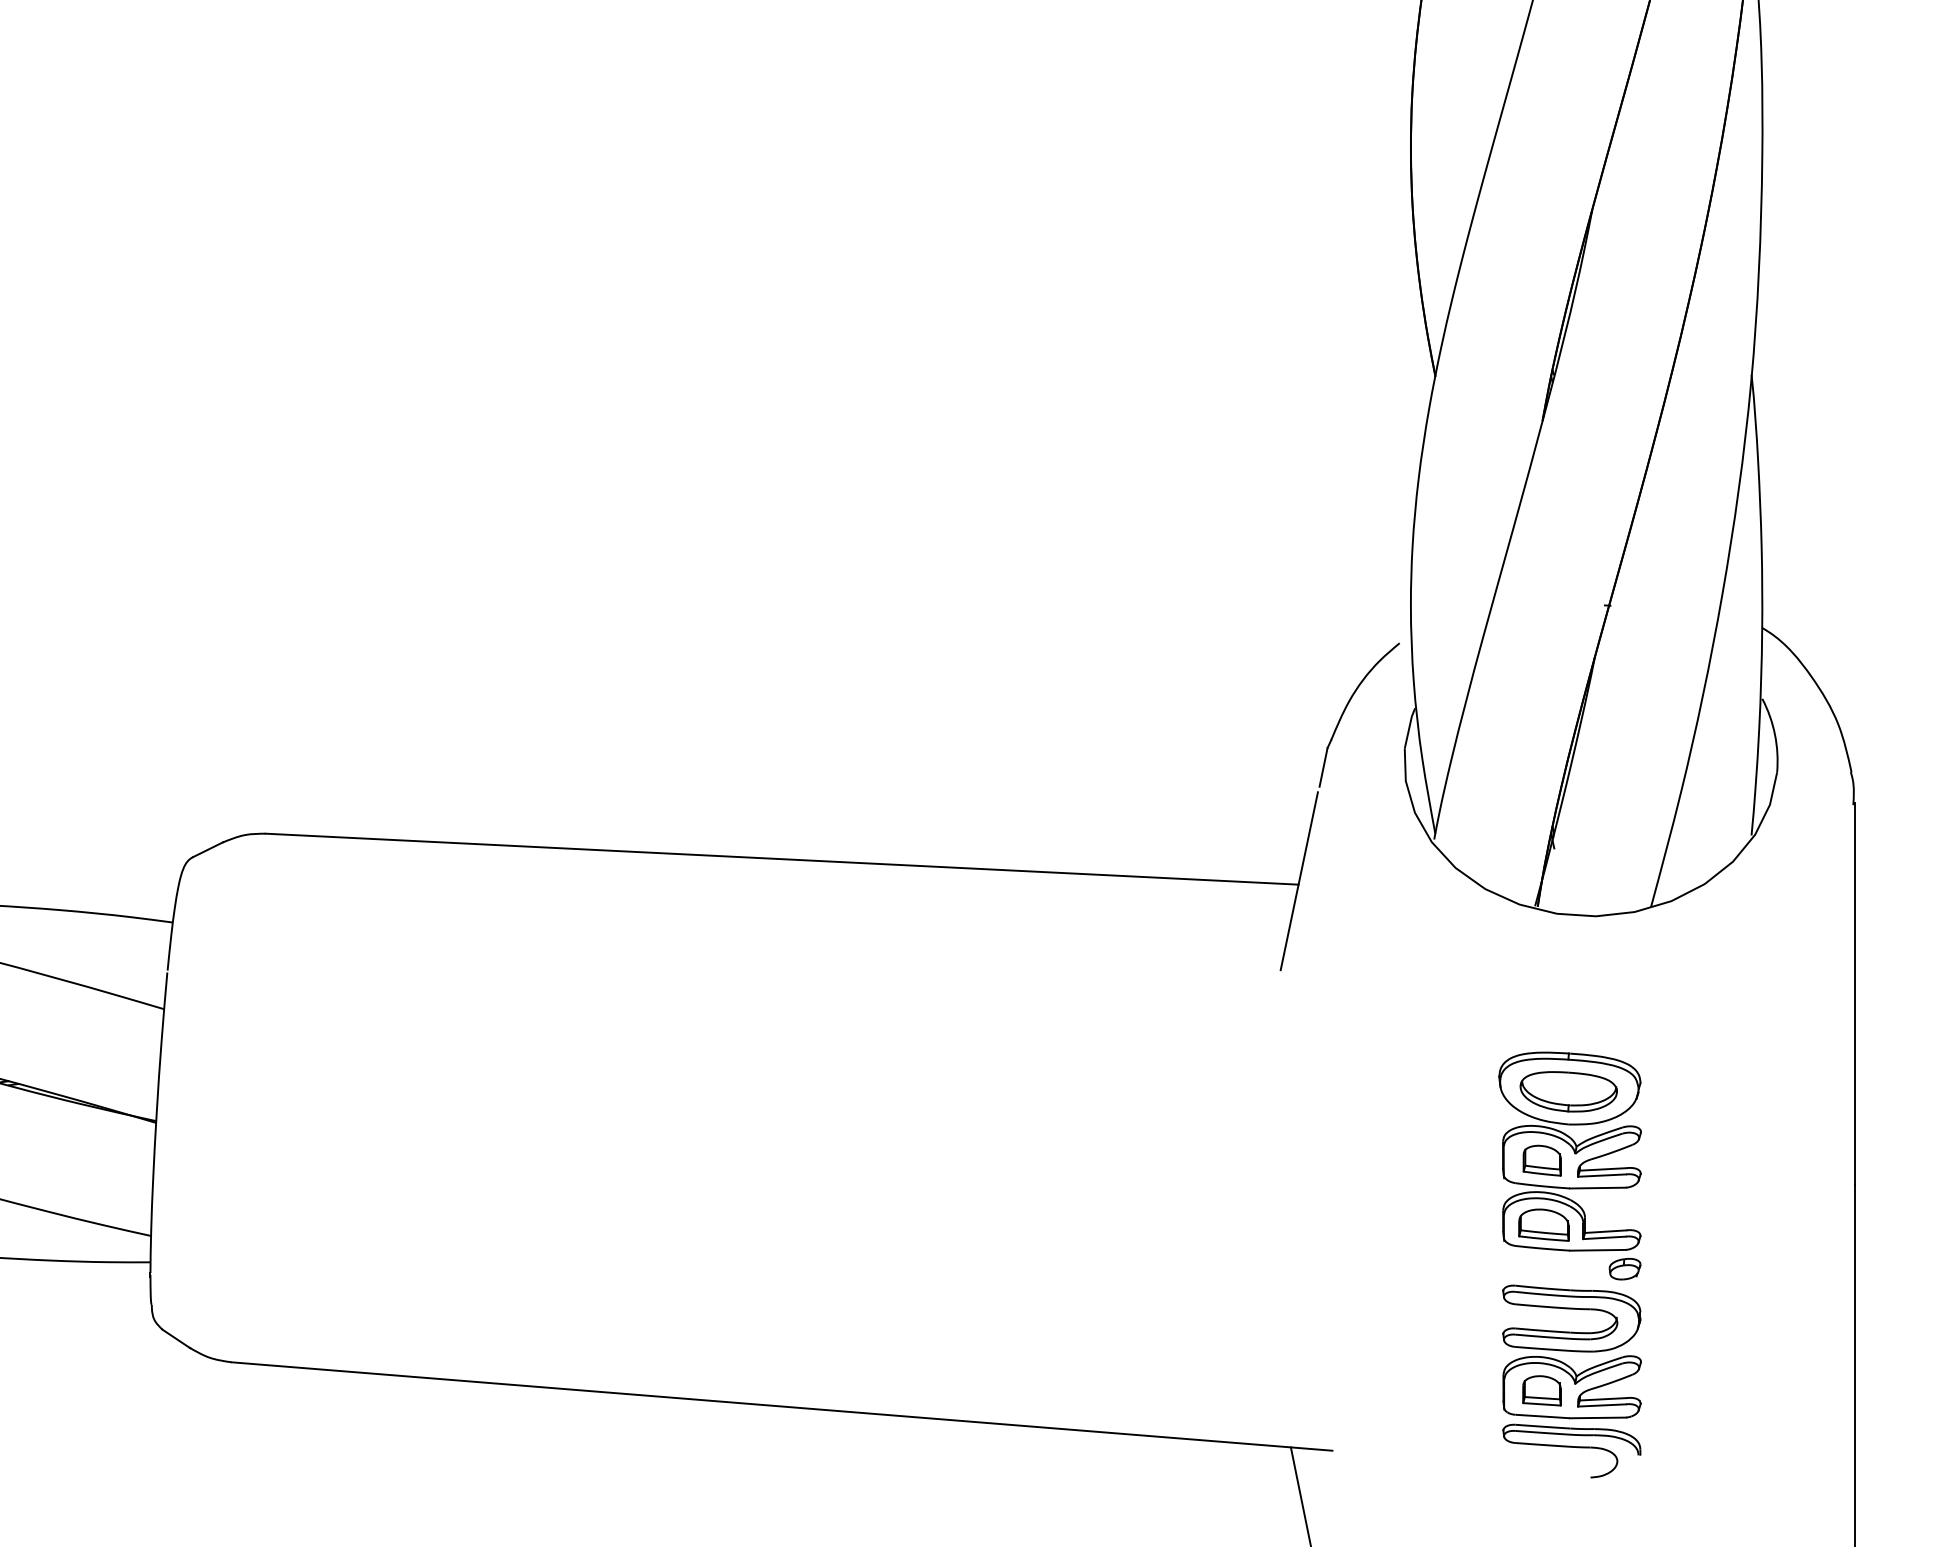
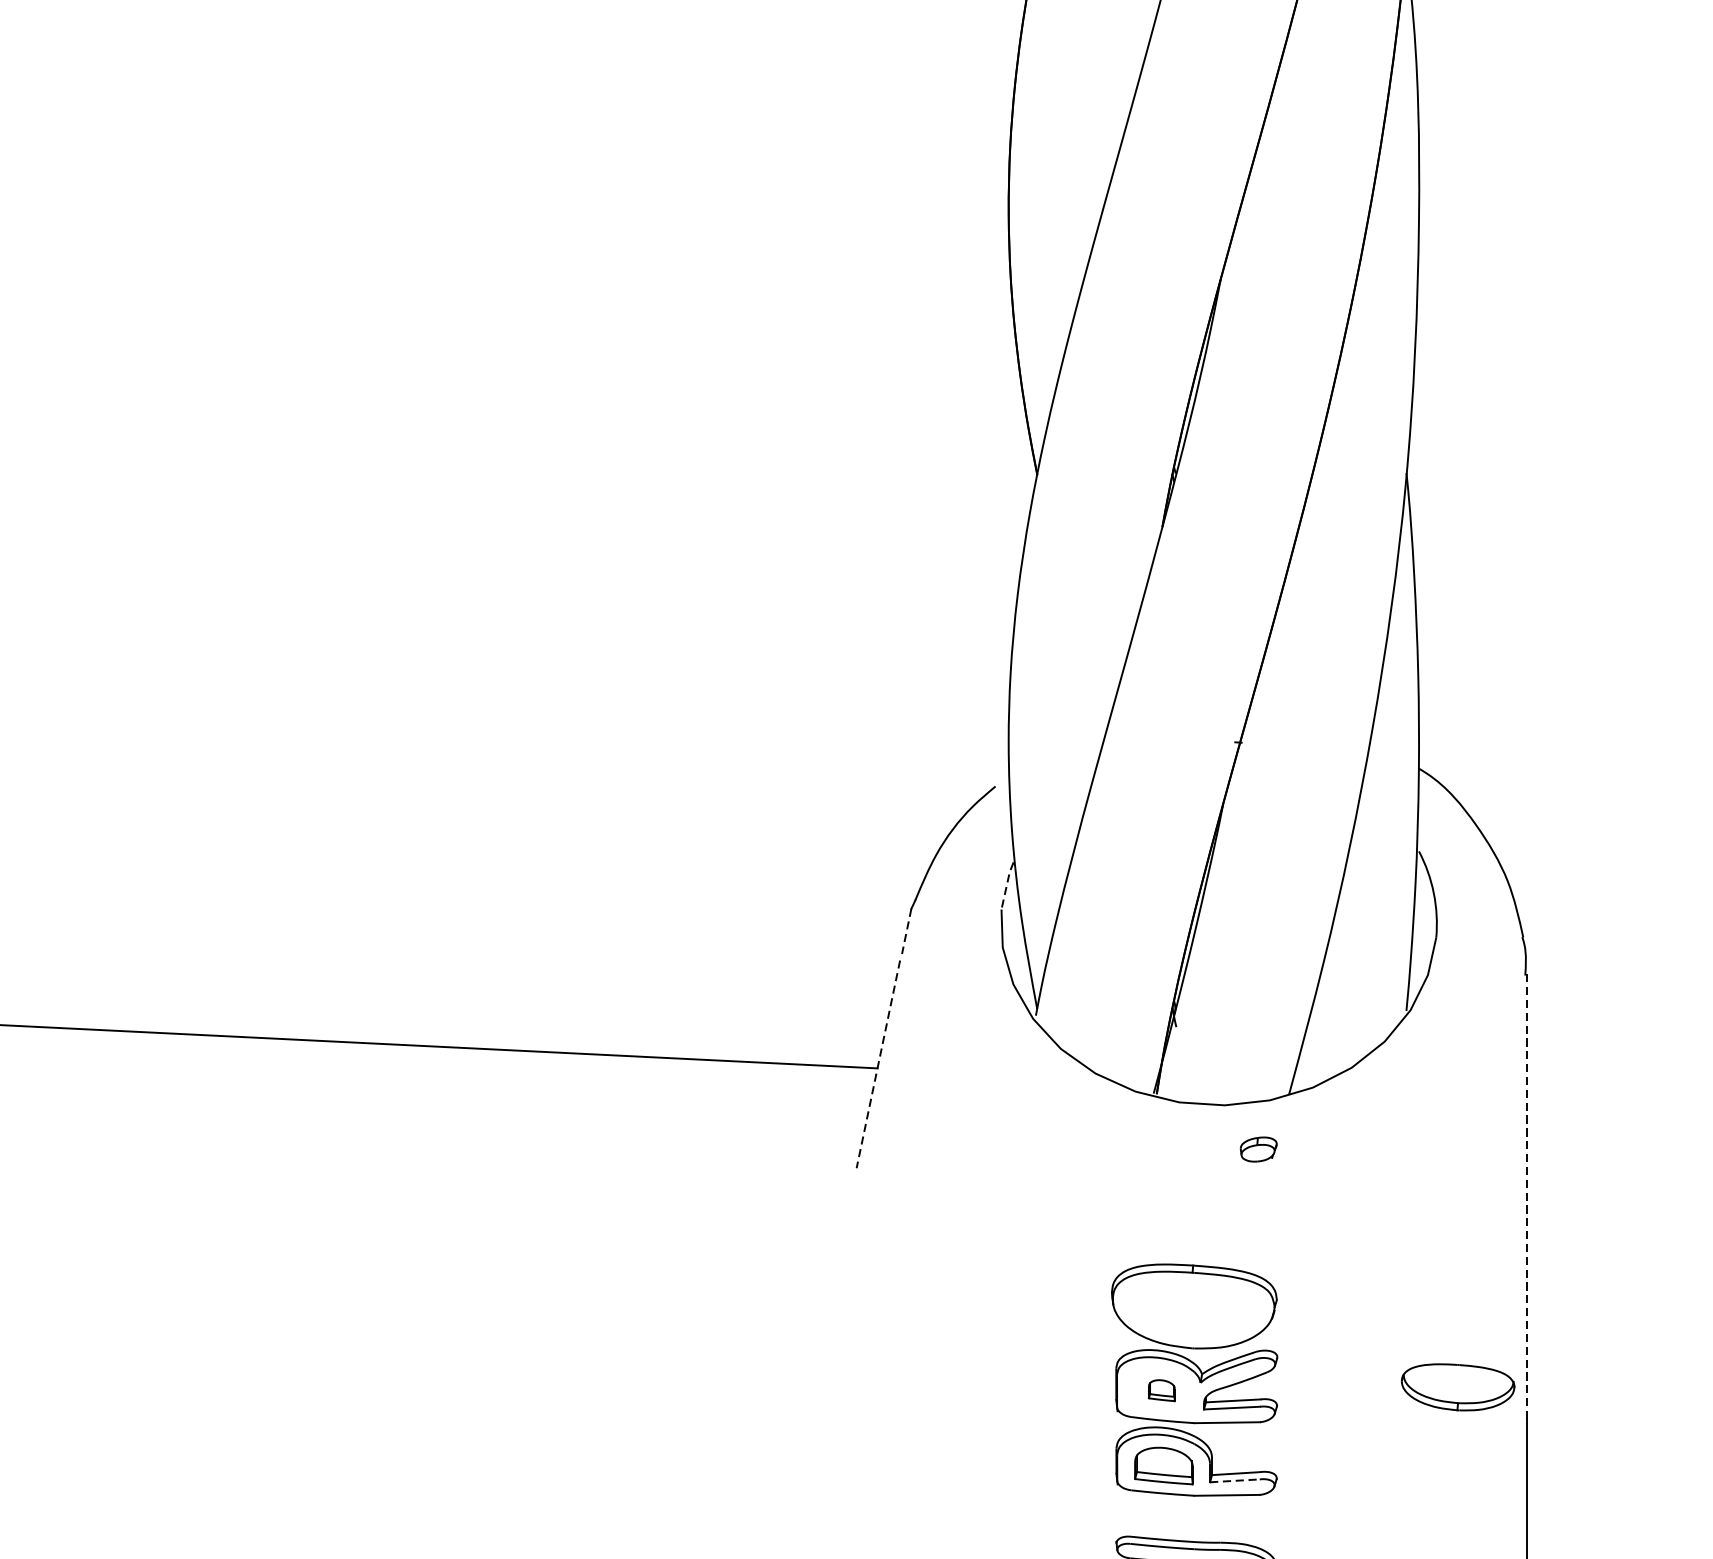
line: (1409, 728) -> (1007, 886), solid -> dashed
line: (1323, 767) -> (906, 931), solid -> dashed
line: (1299, 881) -> (878, 1064), solid -> dashed
line: (1854, 993) -> (1526, 1195), solid -> dashed
part: (1568, 1091) -> (1457, 1386), moved
part: (1541, 1160) -> (1161, 1390), size x0.6
line: (1605, 1237) -> (1235, 1480), solid -> dashed
part: (1624, 1269) -> (1258, 1149), moved

